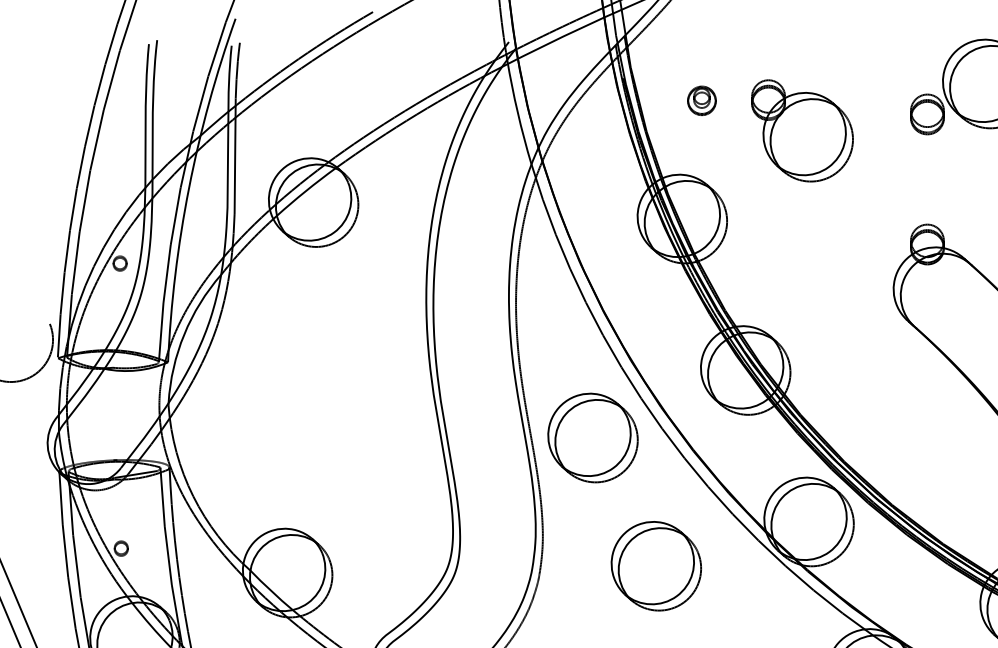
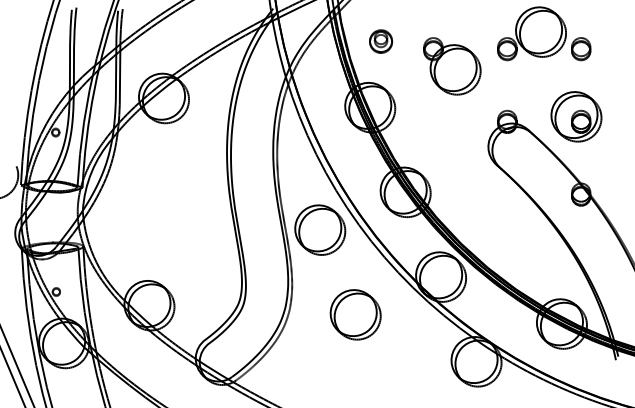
part: (702, 100) -> (381, 41), size x1.43
part: (802, 131) -> (452, 66), moved
part: (656, 565) -> (355, 314), moved

